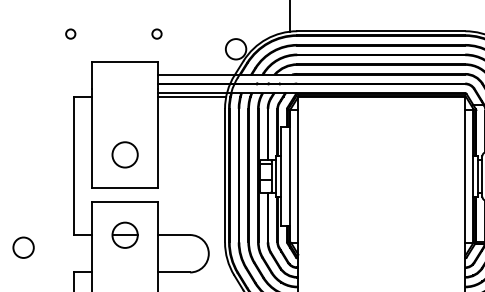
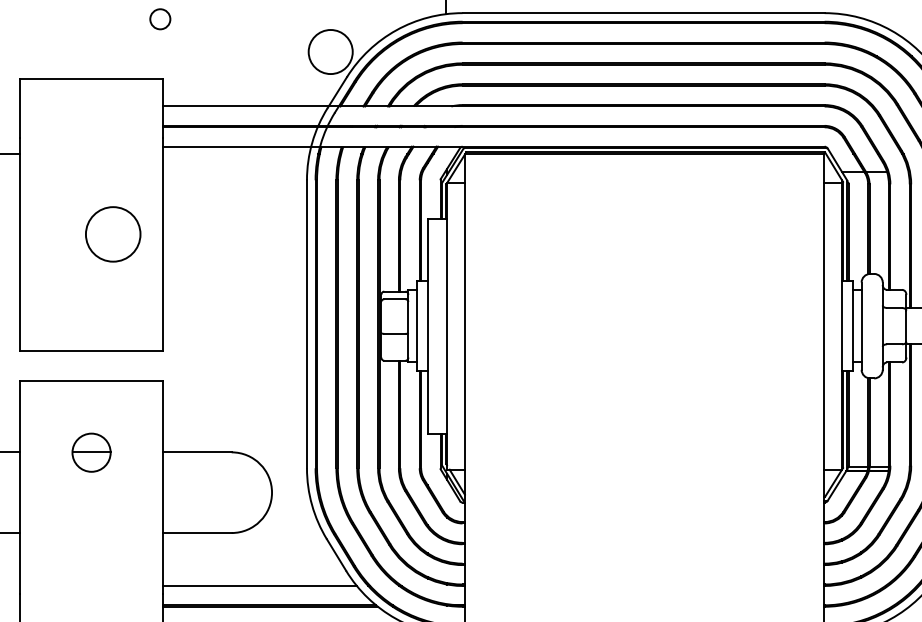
line: (192, 96) -> (236, 153), removed
circle: (124, 154) -> (111, 233), moved
part: (124, 234) -> (90, 451), size x0.7

